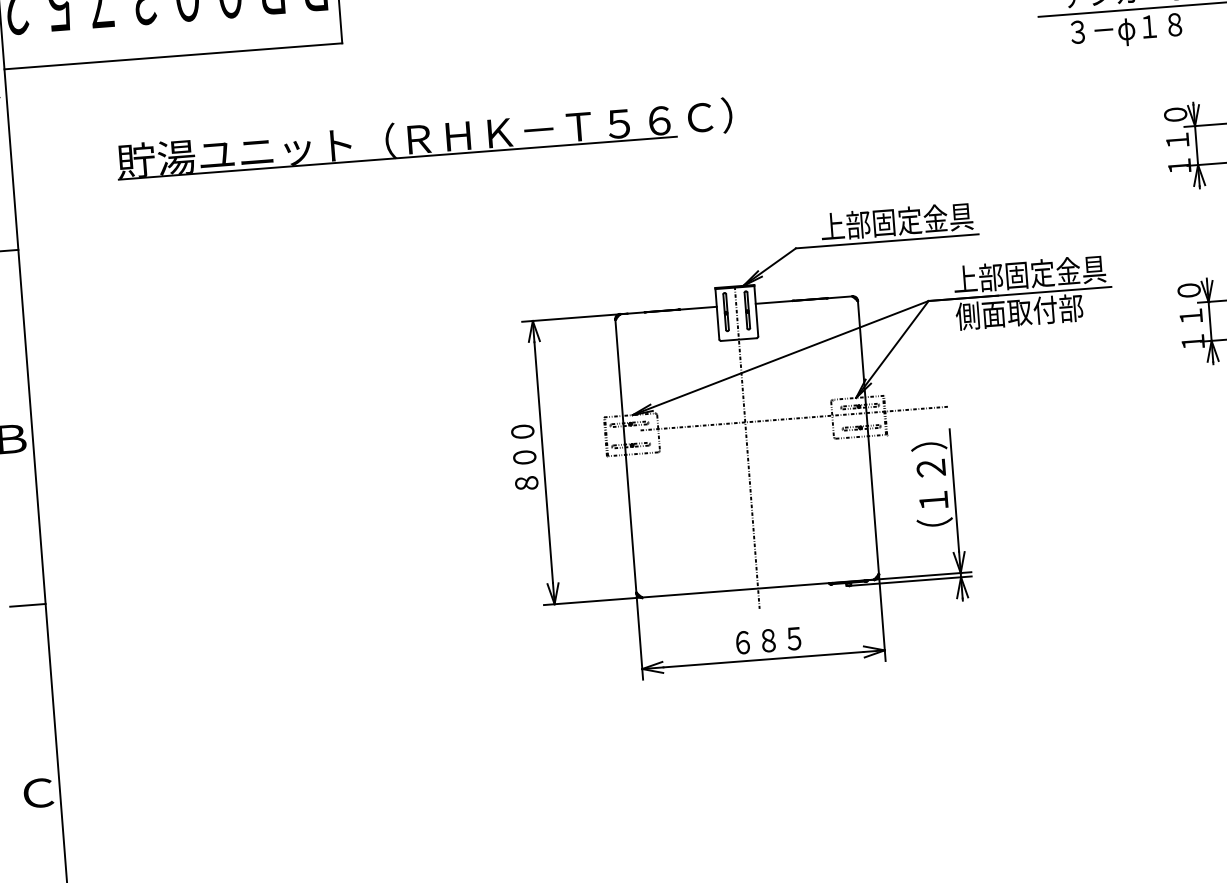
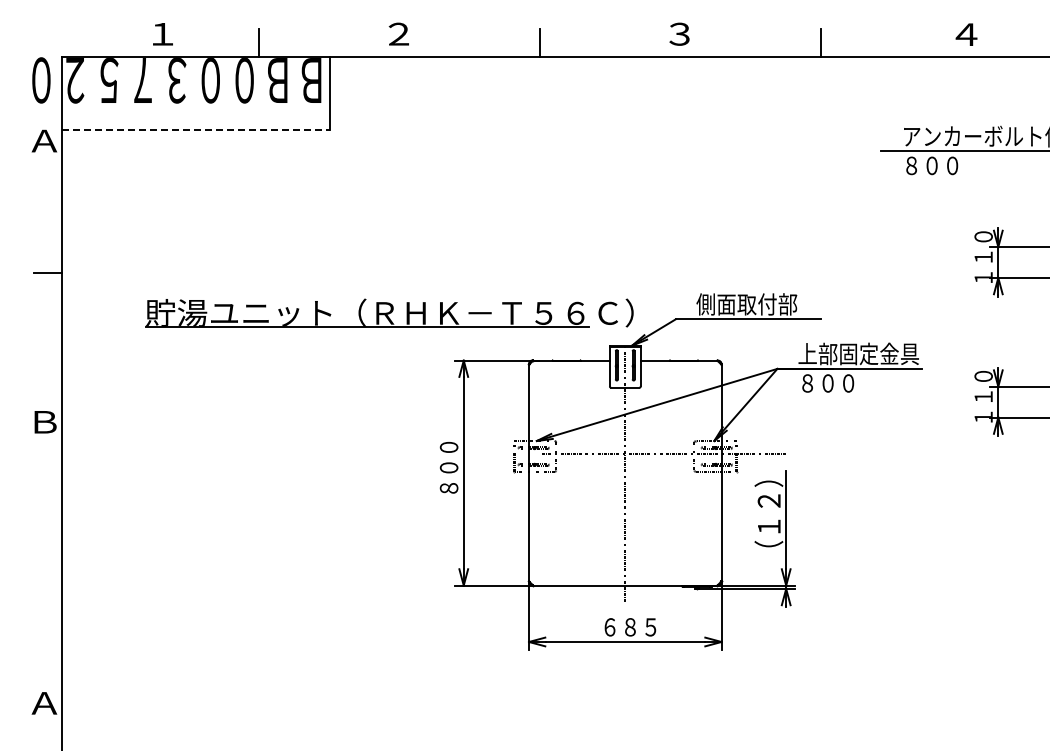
text: (1125, 30) -> (949, 167), ３－φ１８ -> ８００
line: (173, 55) -> (196, 129), solid -> dashed
part: (424, 137) -> (389, 312), moved
text: (896, 221) -> (756, 304), 上部固定金具 -> 側面取付部
text: (1019, 312) -> (848, 383), 側面取付部 -> ８００
line: (27, 605) -> (47, 554), removed
text: (37, 792) -> (44, 702), Ｃ -> Ａ

